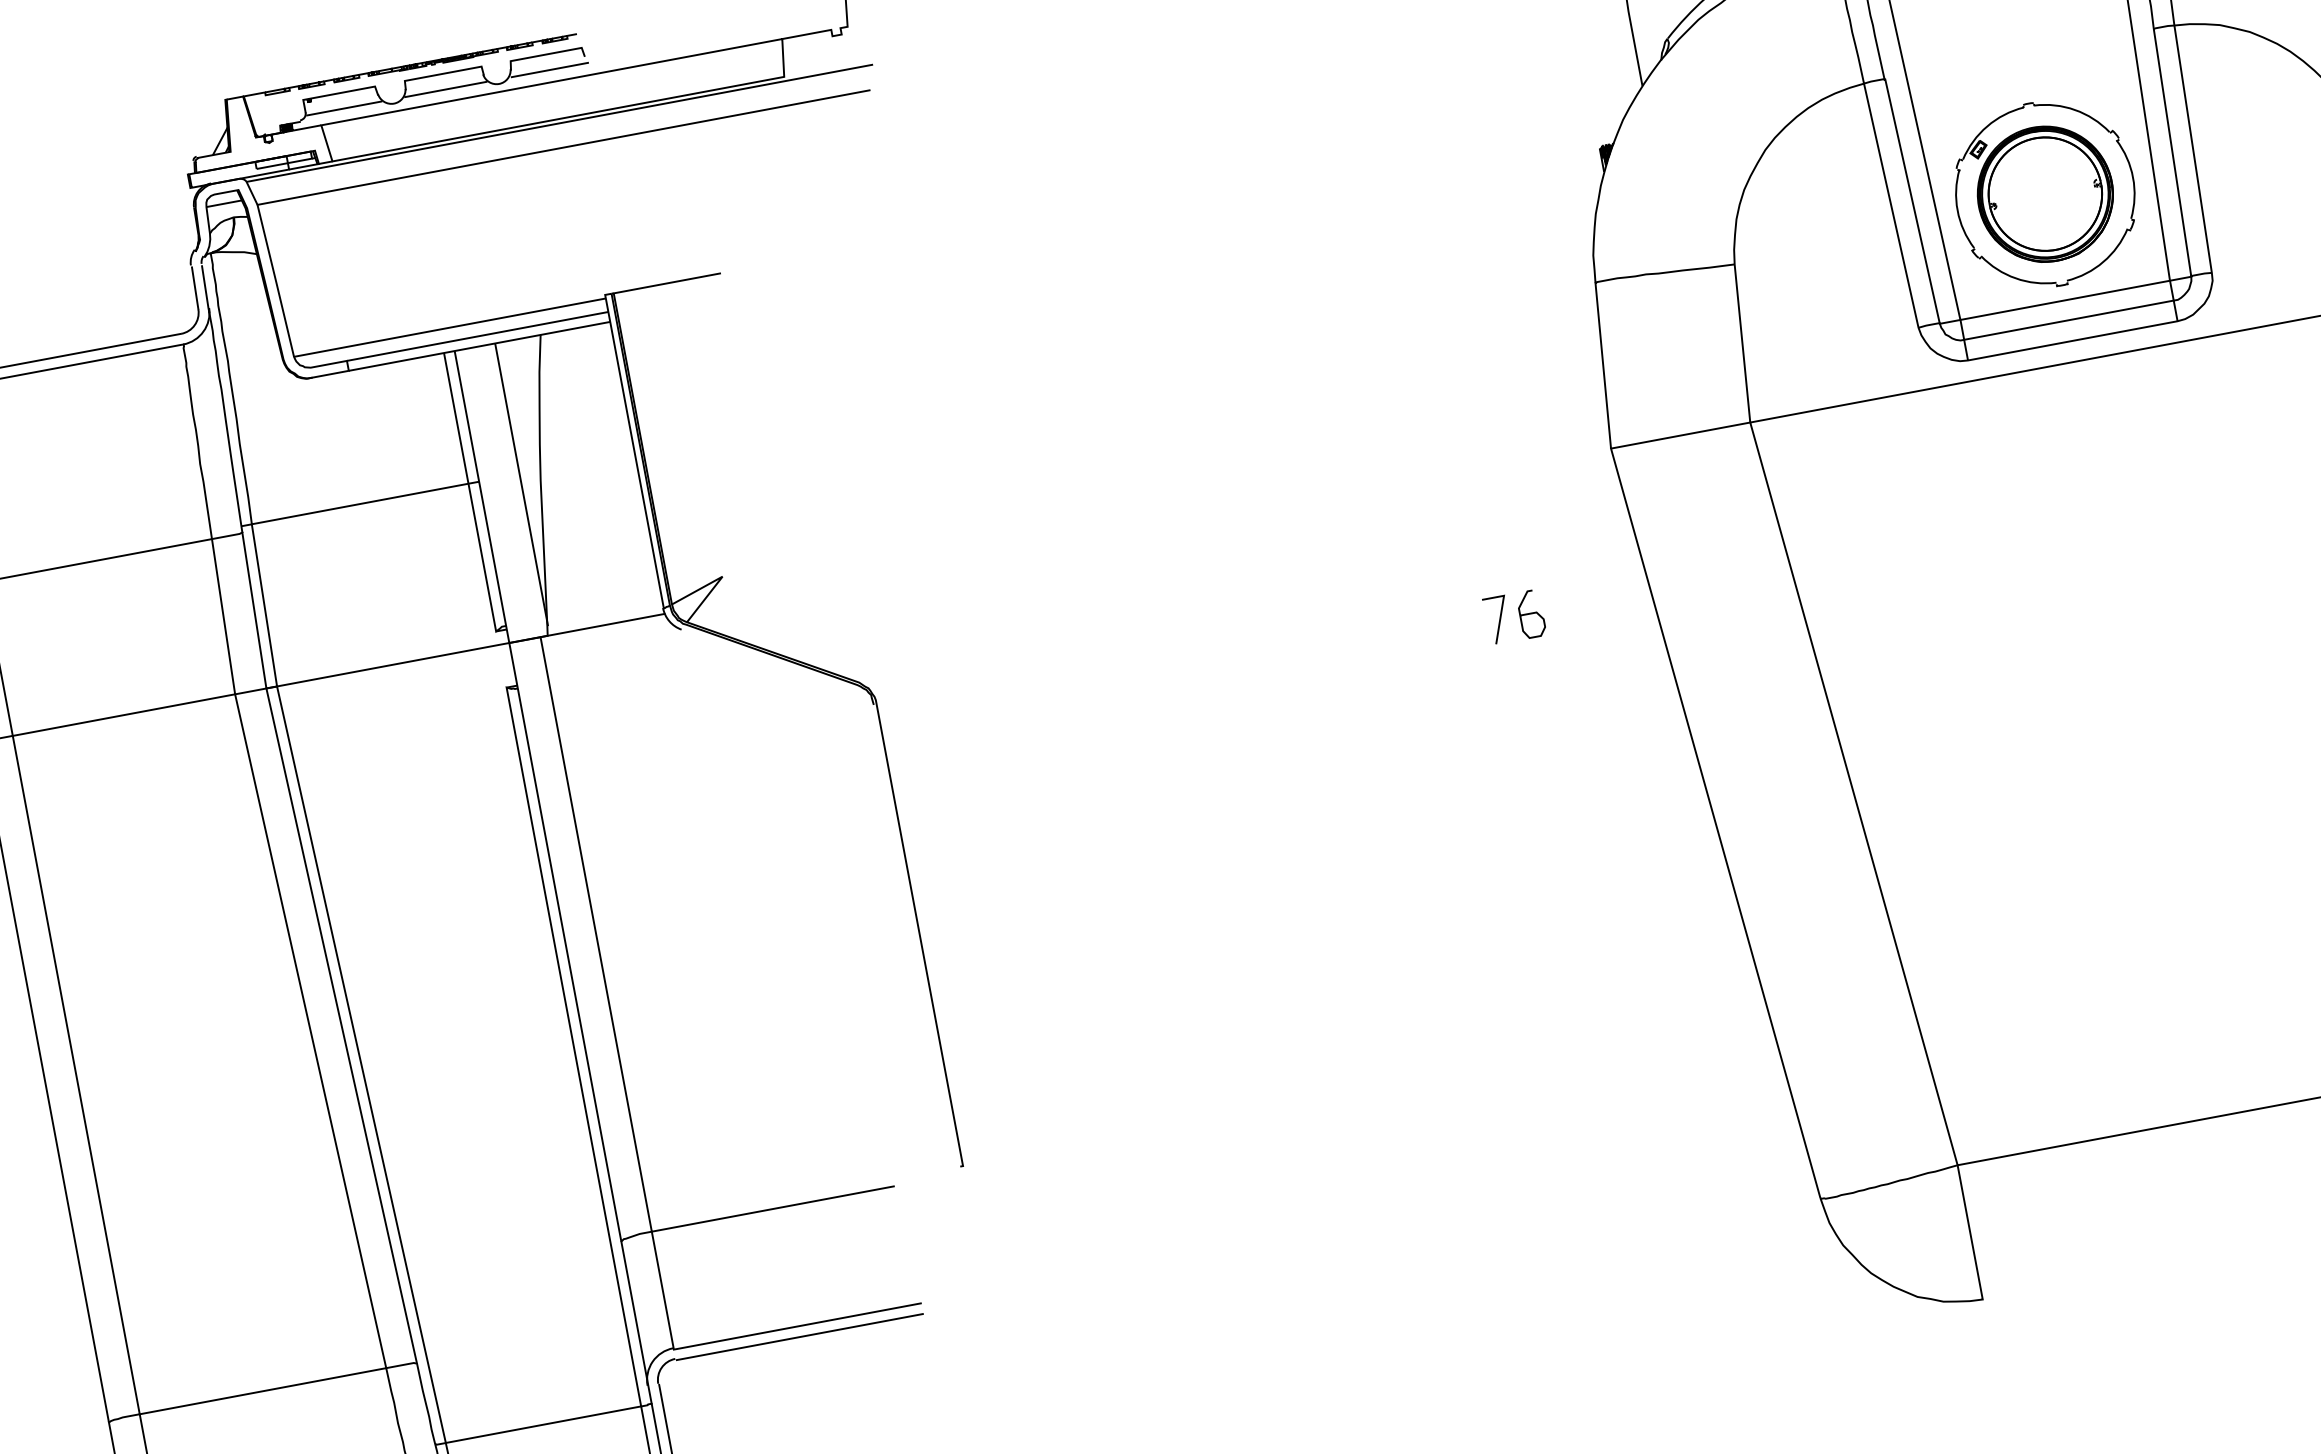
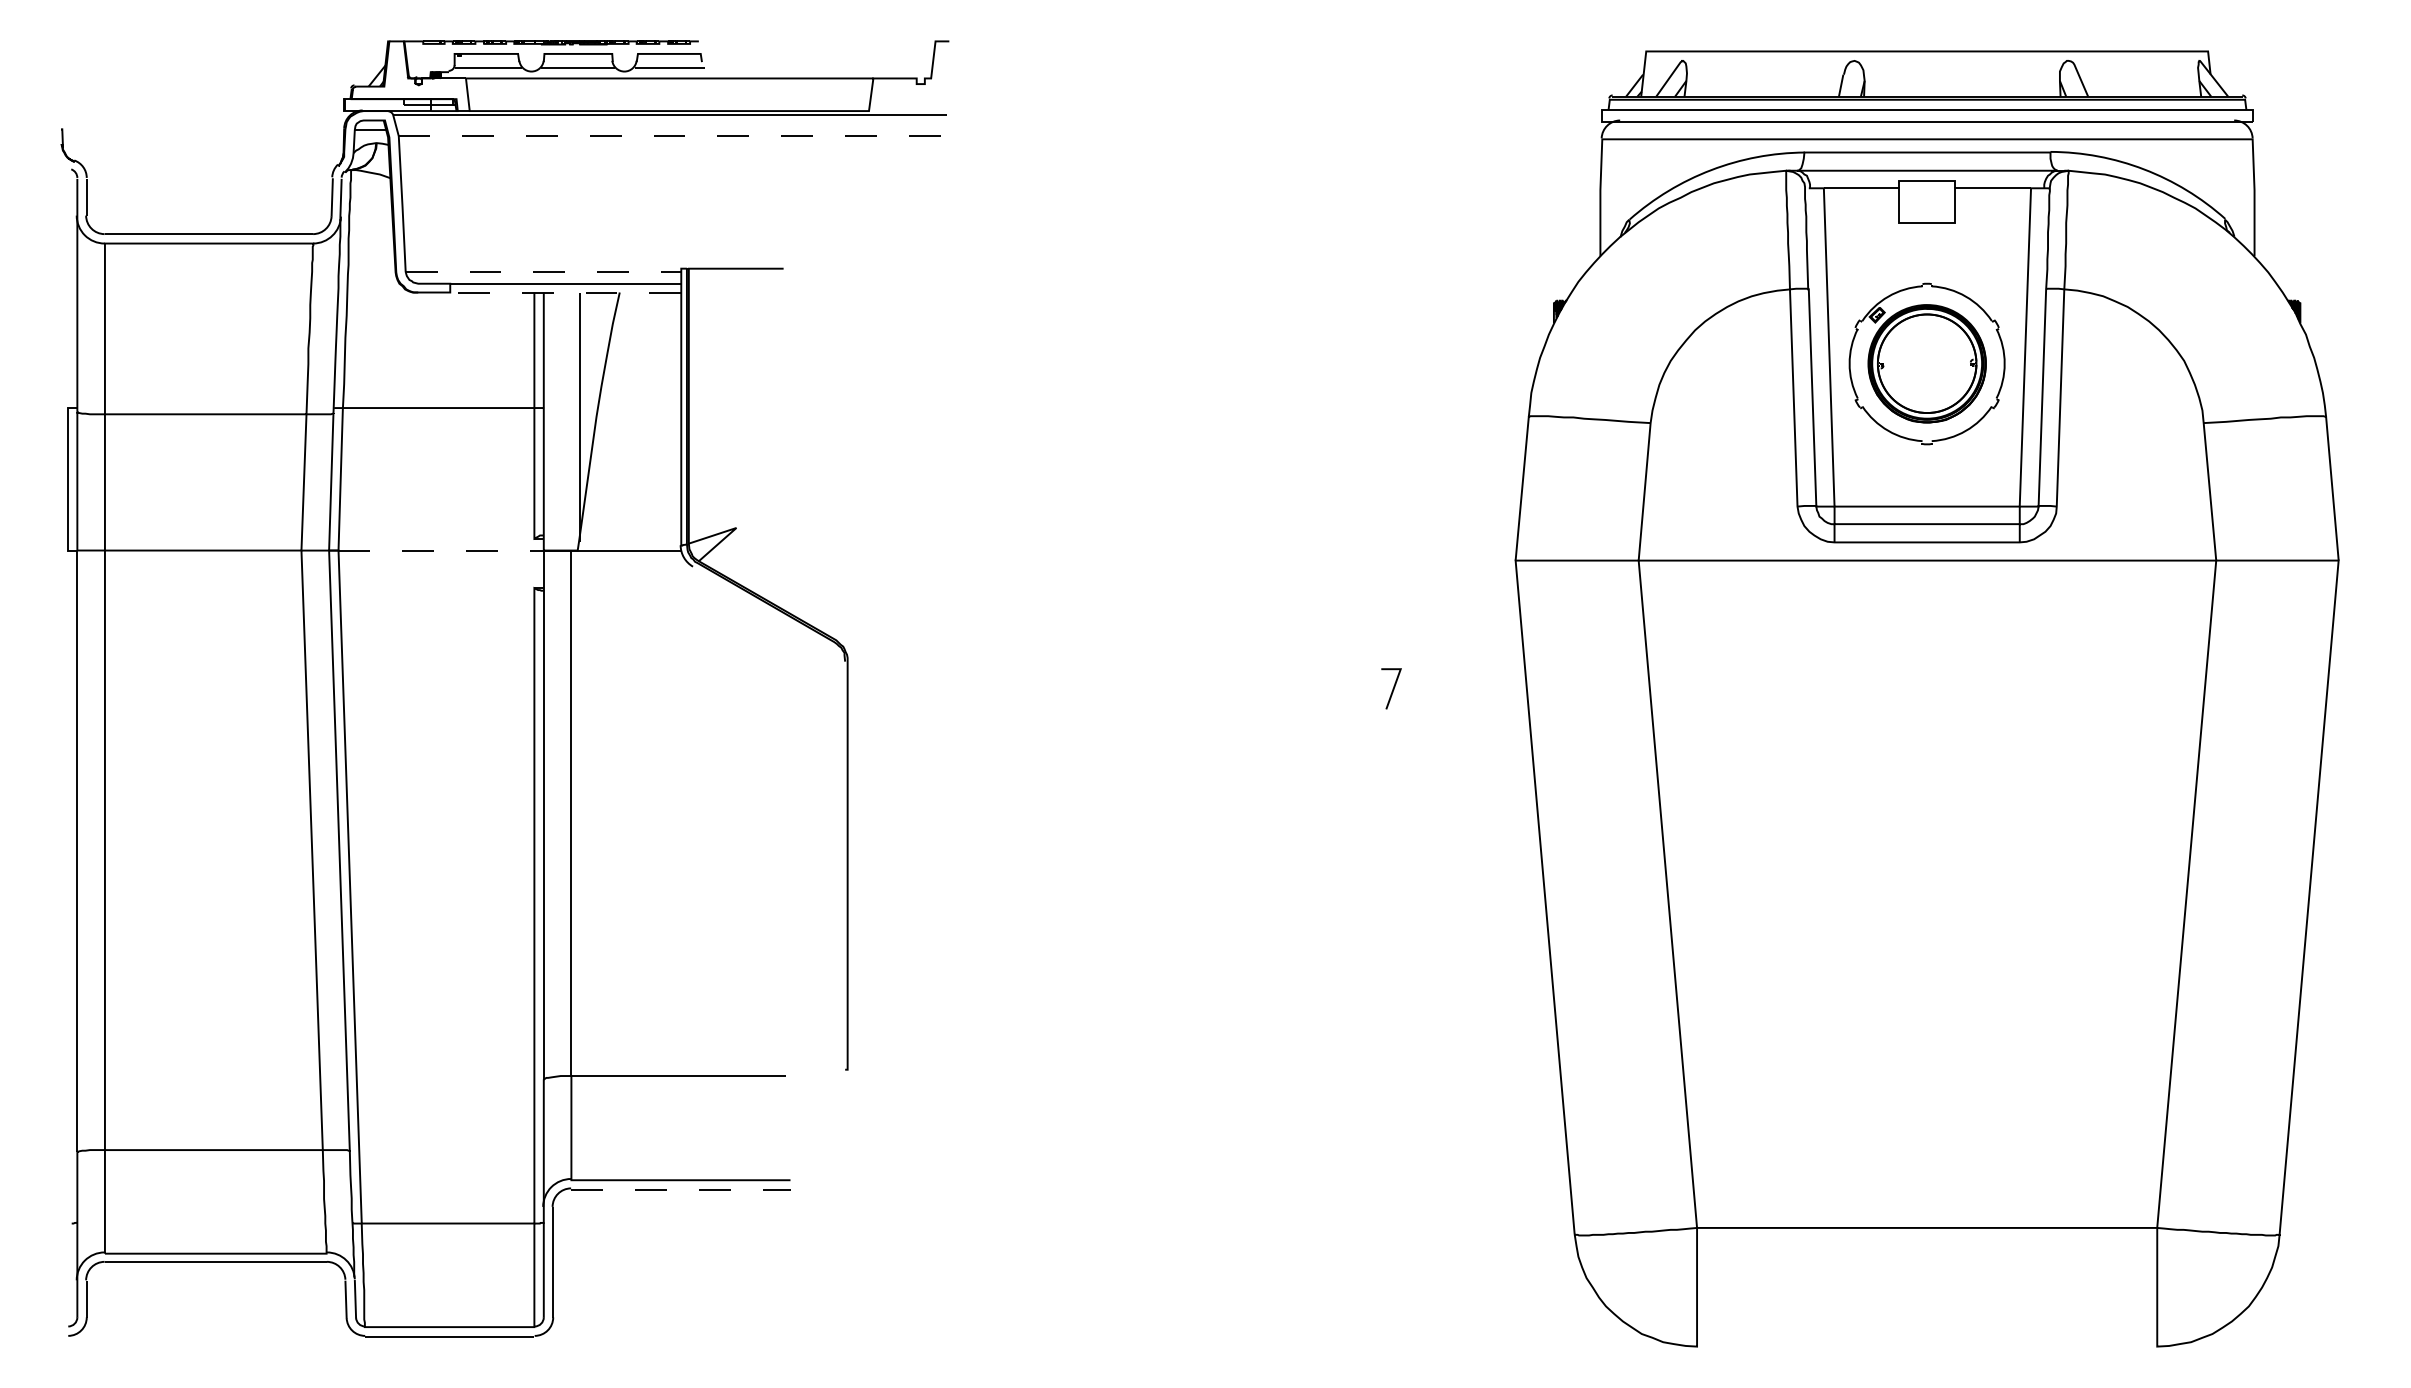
line: (563, 147) -> (669, 136), solid -> dashed
part: (2044, 194) -> (1926, 363), moved
line: (449, 327) -> (543, 271), solid -> dashed
line: (479, 346) -> (565, 292), solid -> dashed
curve: (1530, 614) -> (1420, 689), removed
line: (393, 664) -> (441, 550), solid -> dashed
line: (799, 1336) -> (680, 1189), solid -> dashed

